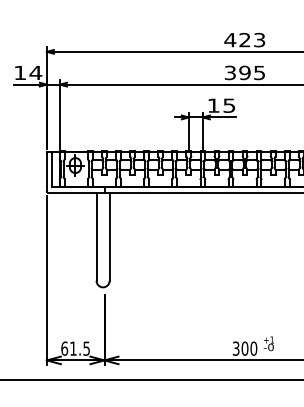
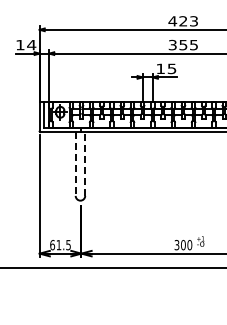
text: (245, 72) -> (183, 44), 395 -> 355
line: (96, 236) -> (75, 163), solid -> dashed
line: (110, 236) -> (85, 163), solid -> dashed

